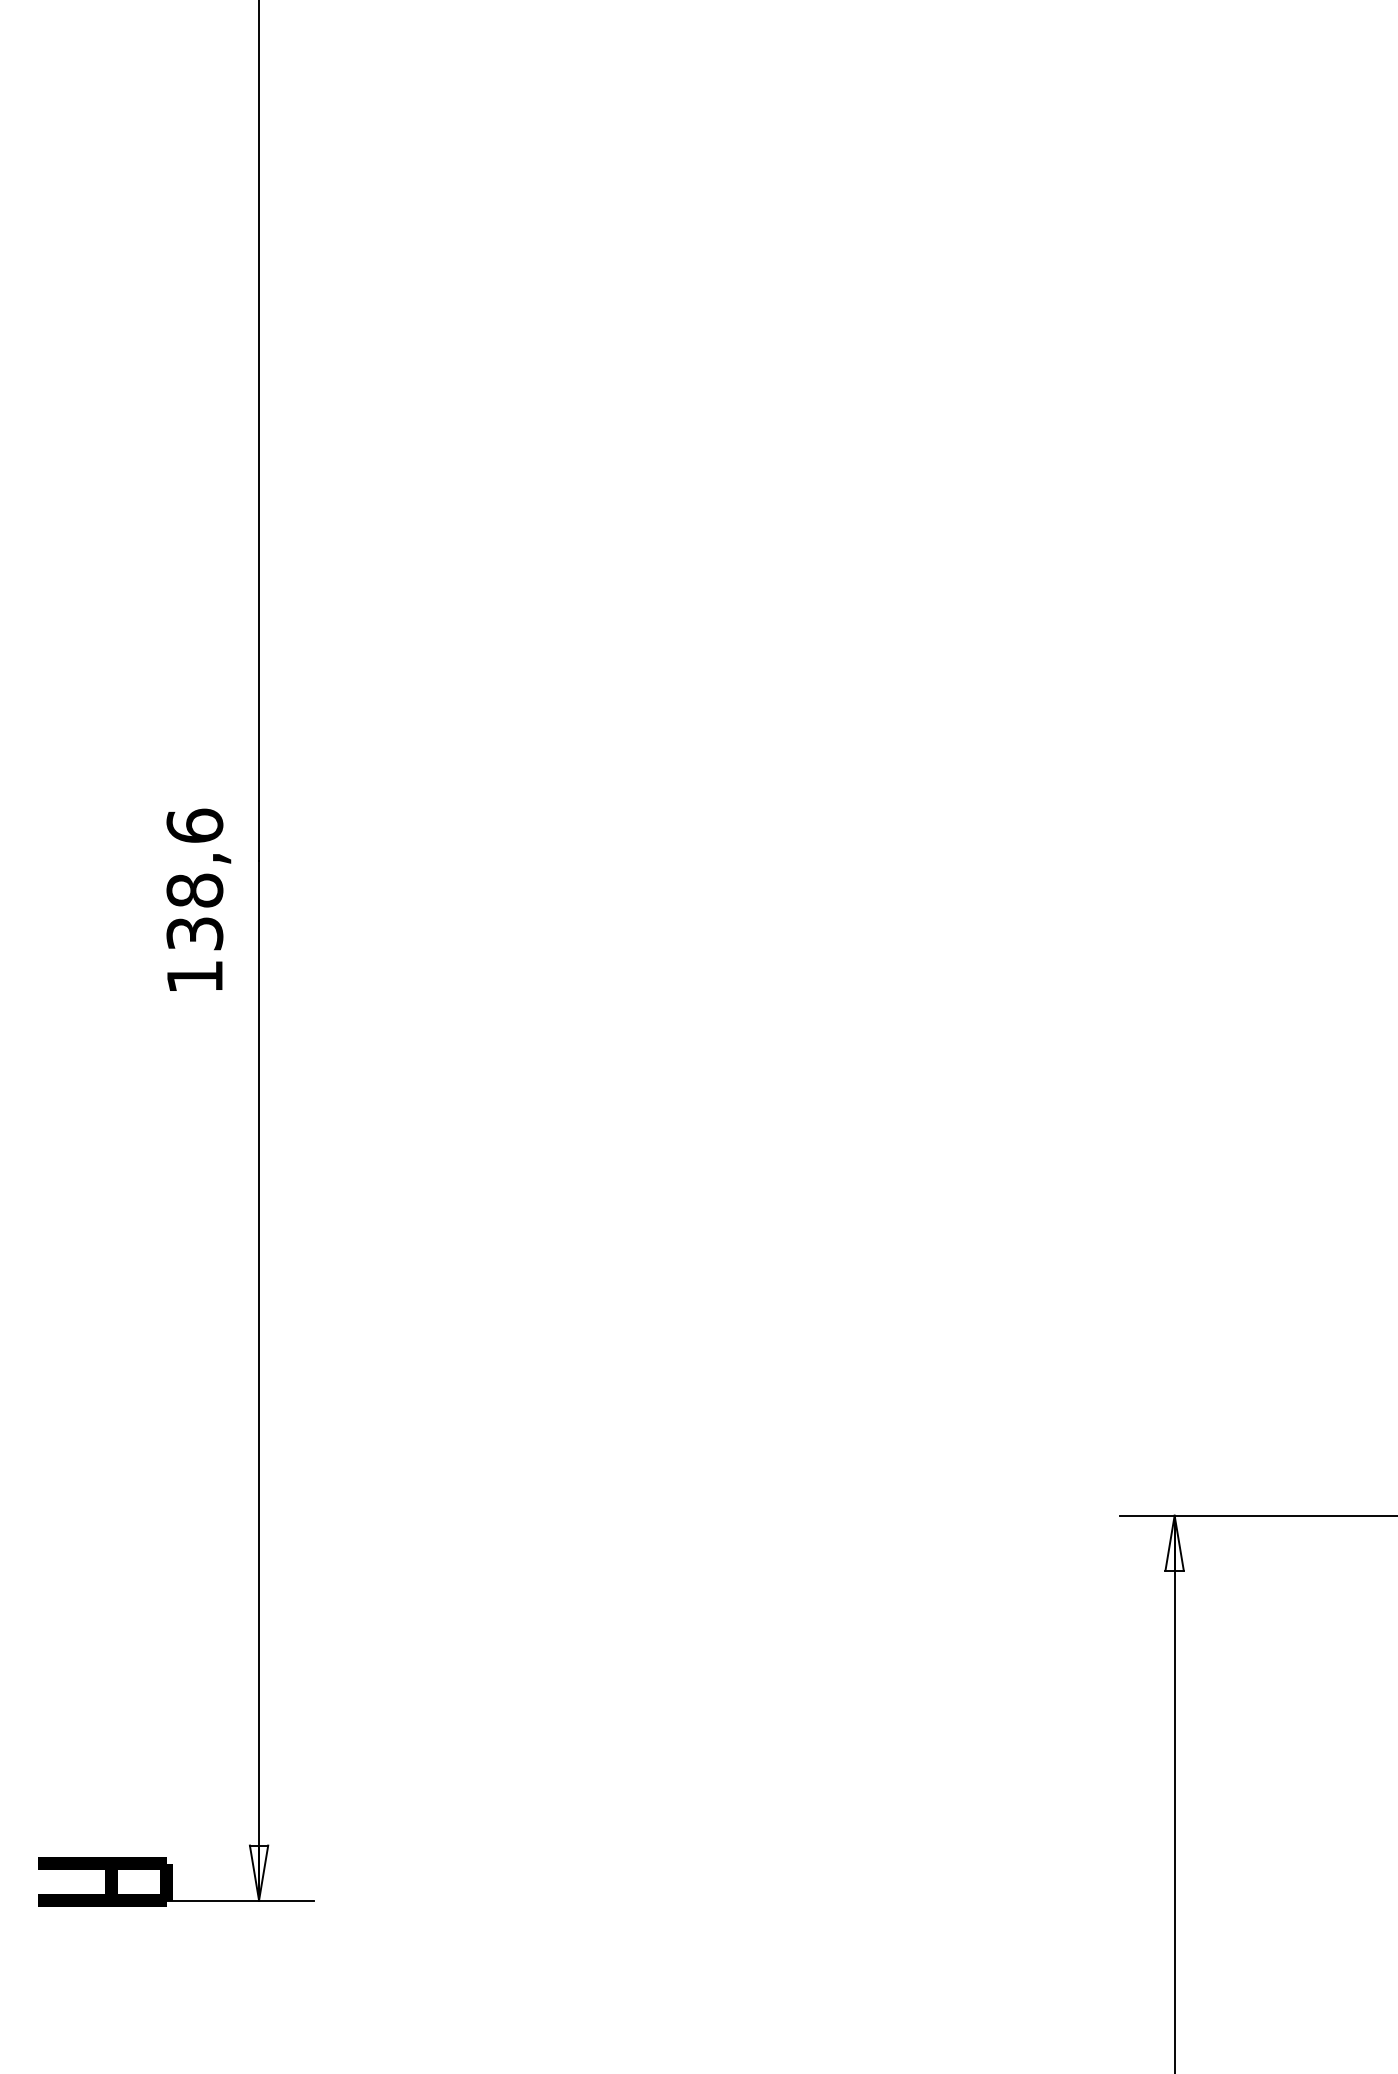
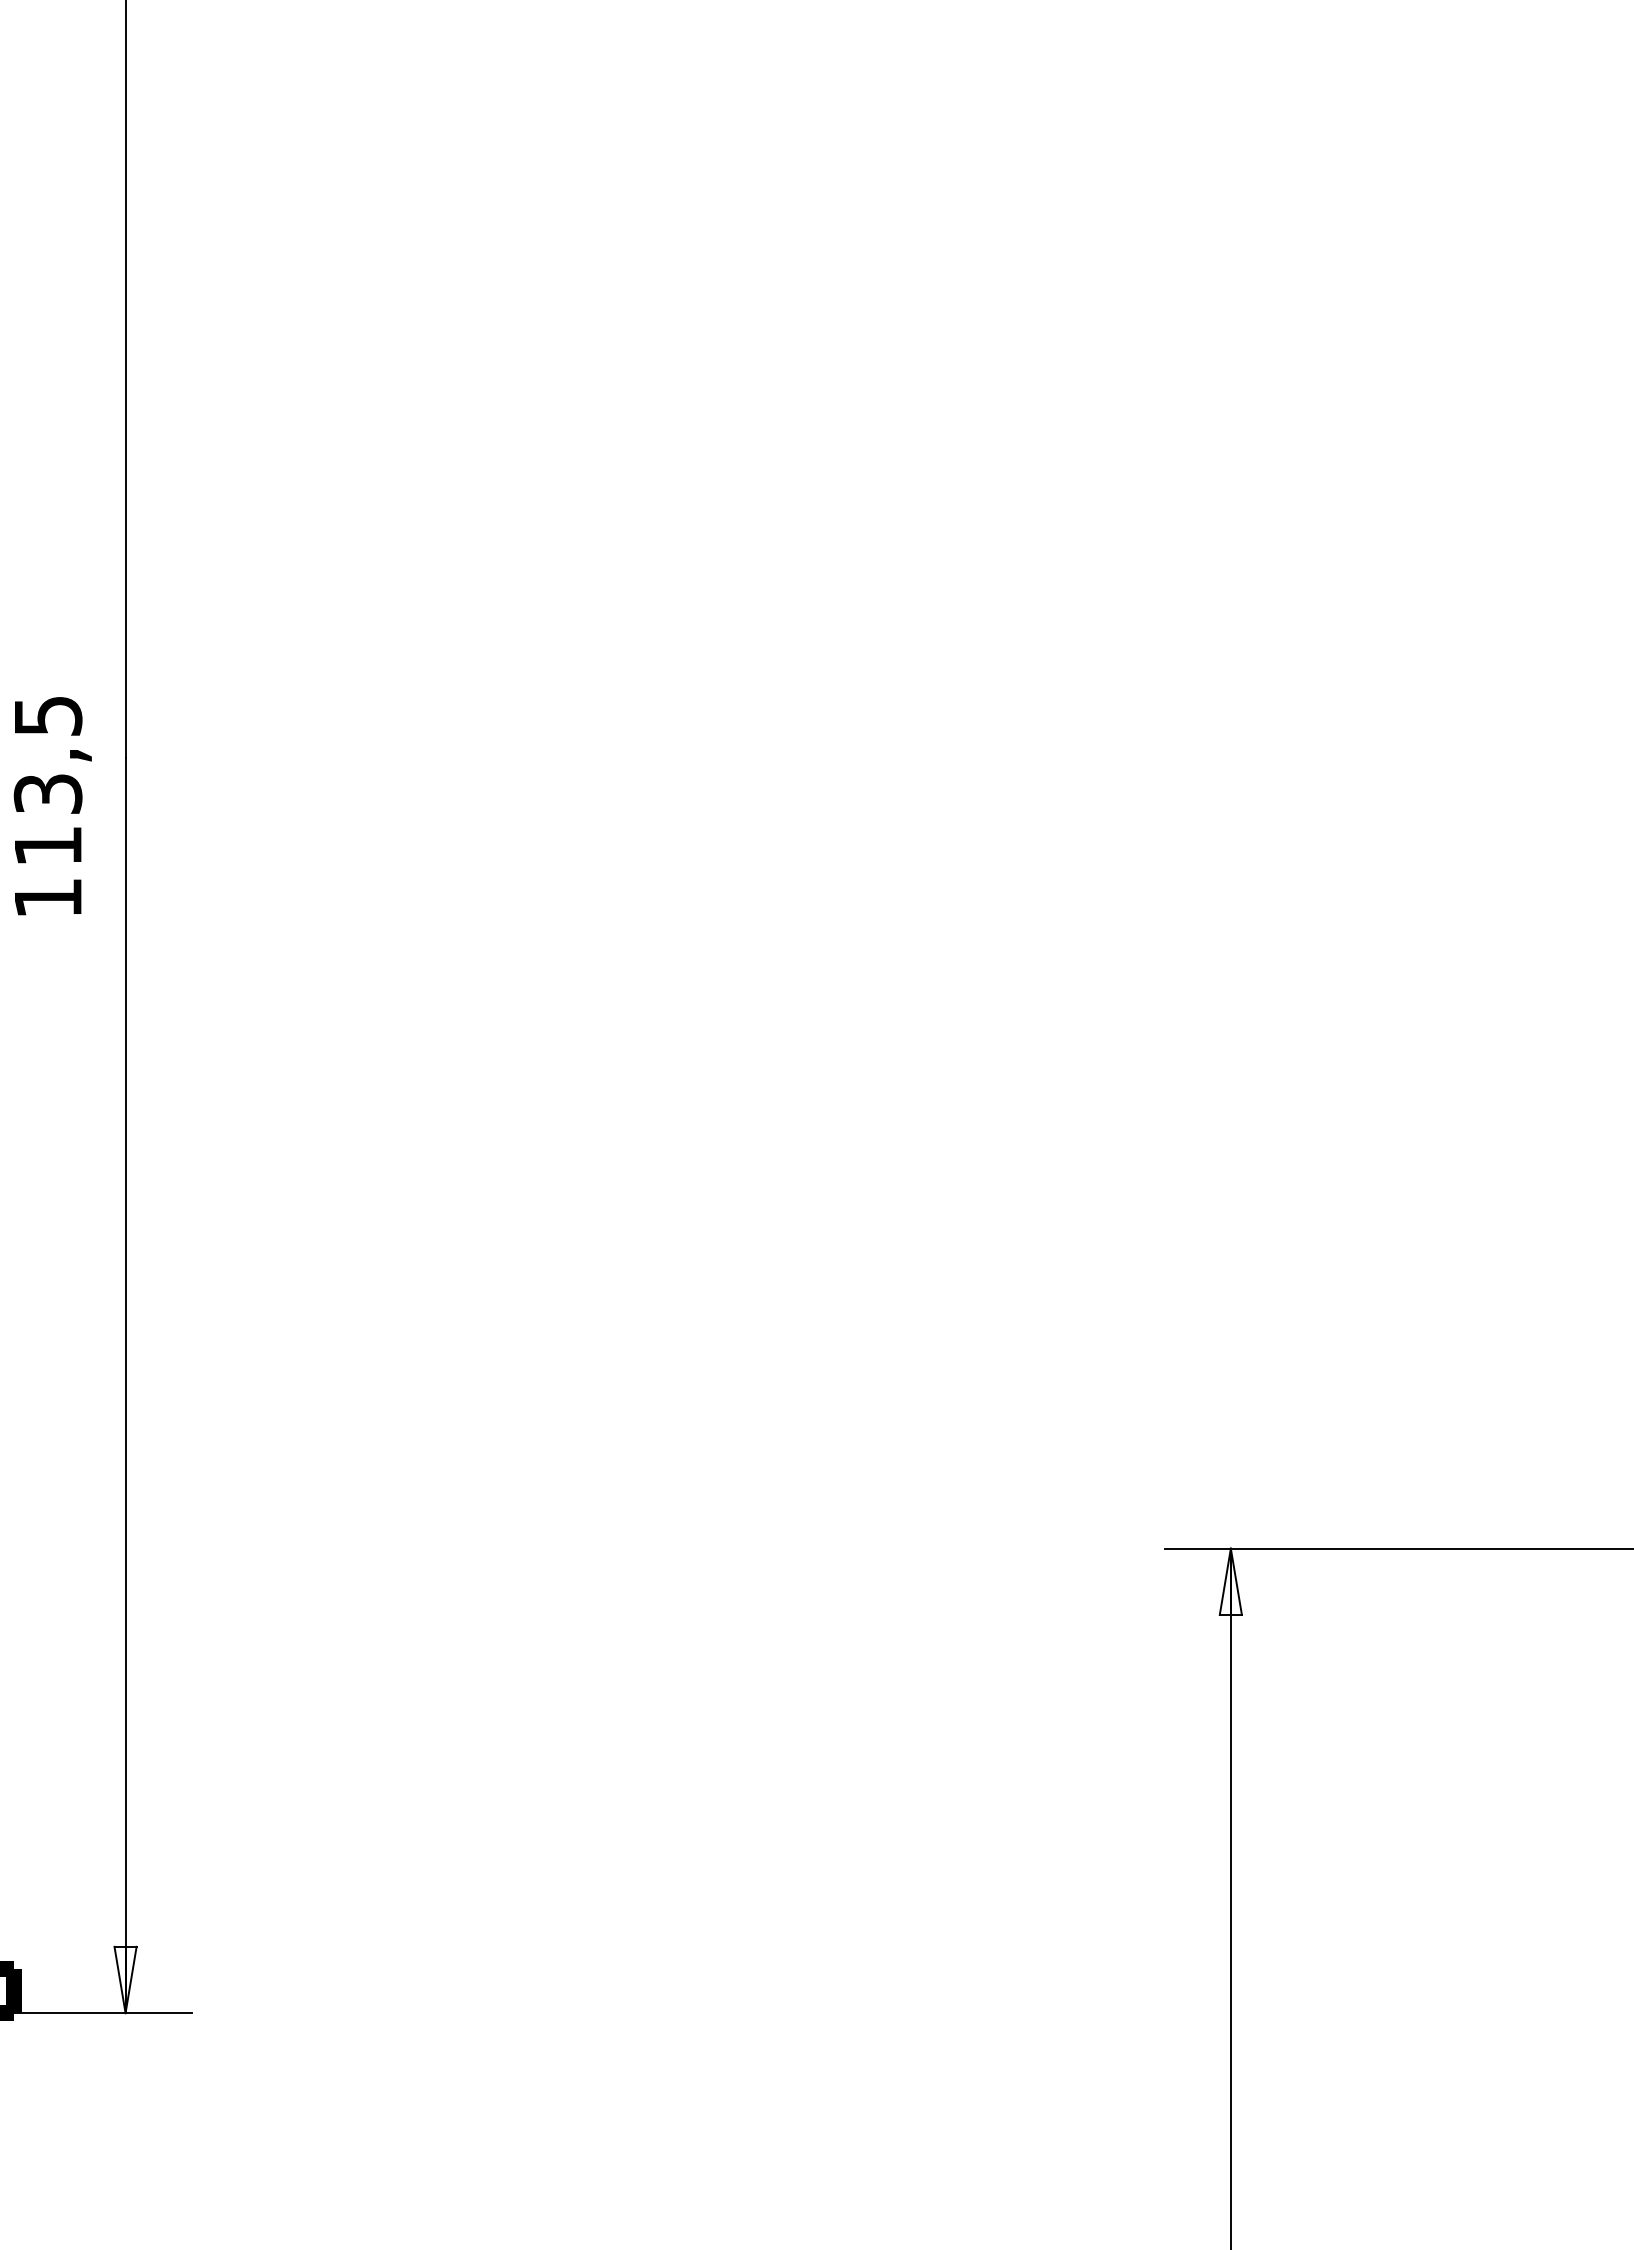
text: (194, 879) -> (47, 780), 138,6 -> 113,5

